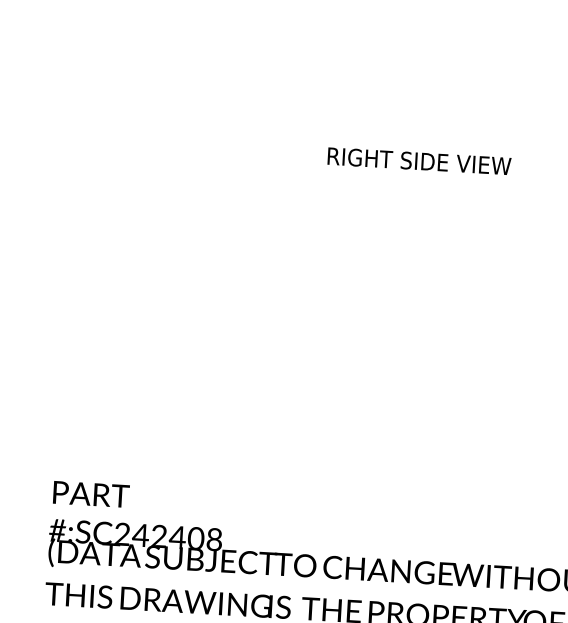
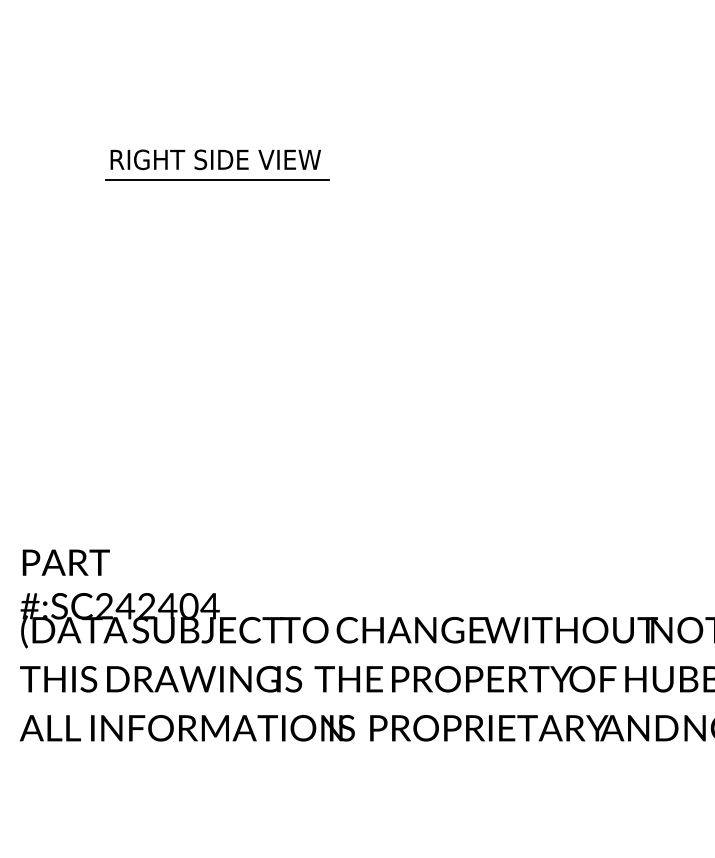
text: (419, 161) -> (215, 159), moved
line: (242, 168) -> (217, 179), added
text: (213, 539) -> (209, 606), #:SC242408 -> #:SC242404

